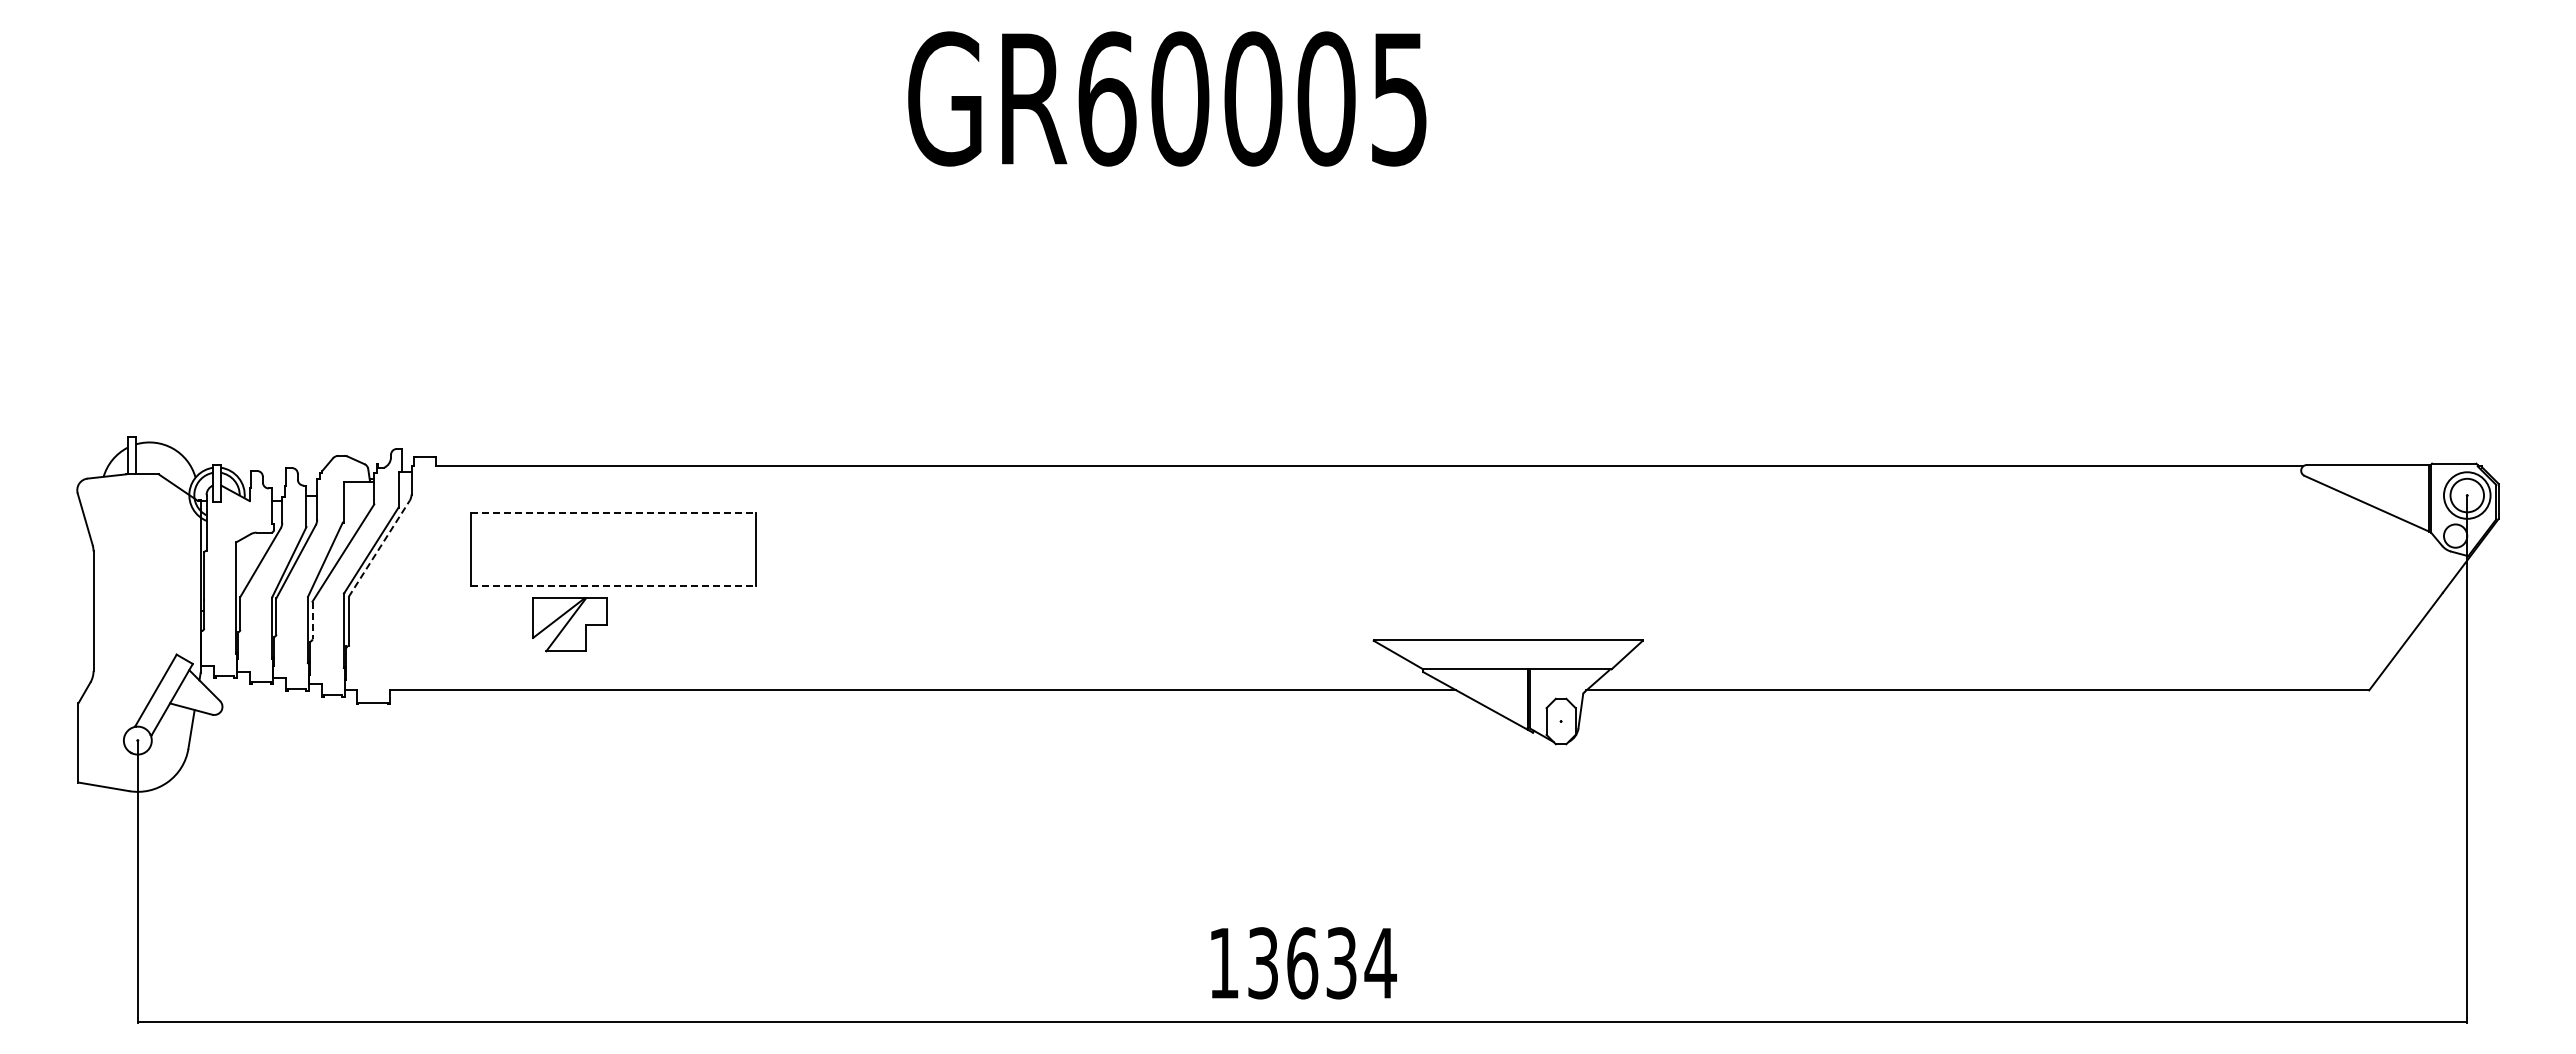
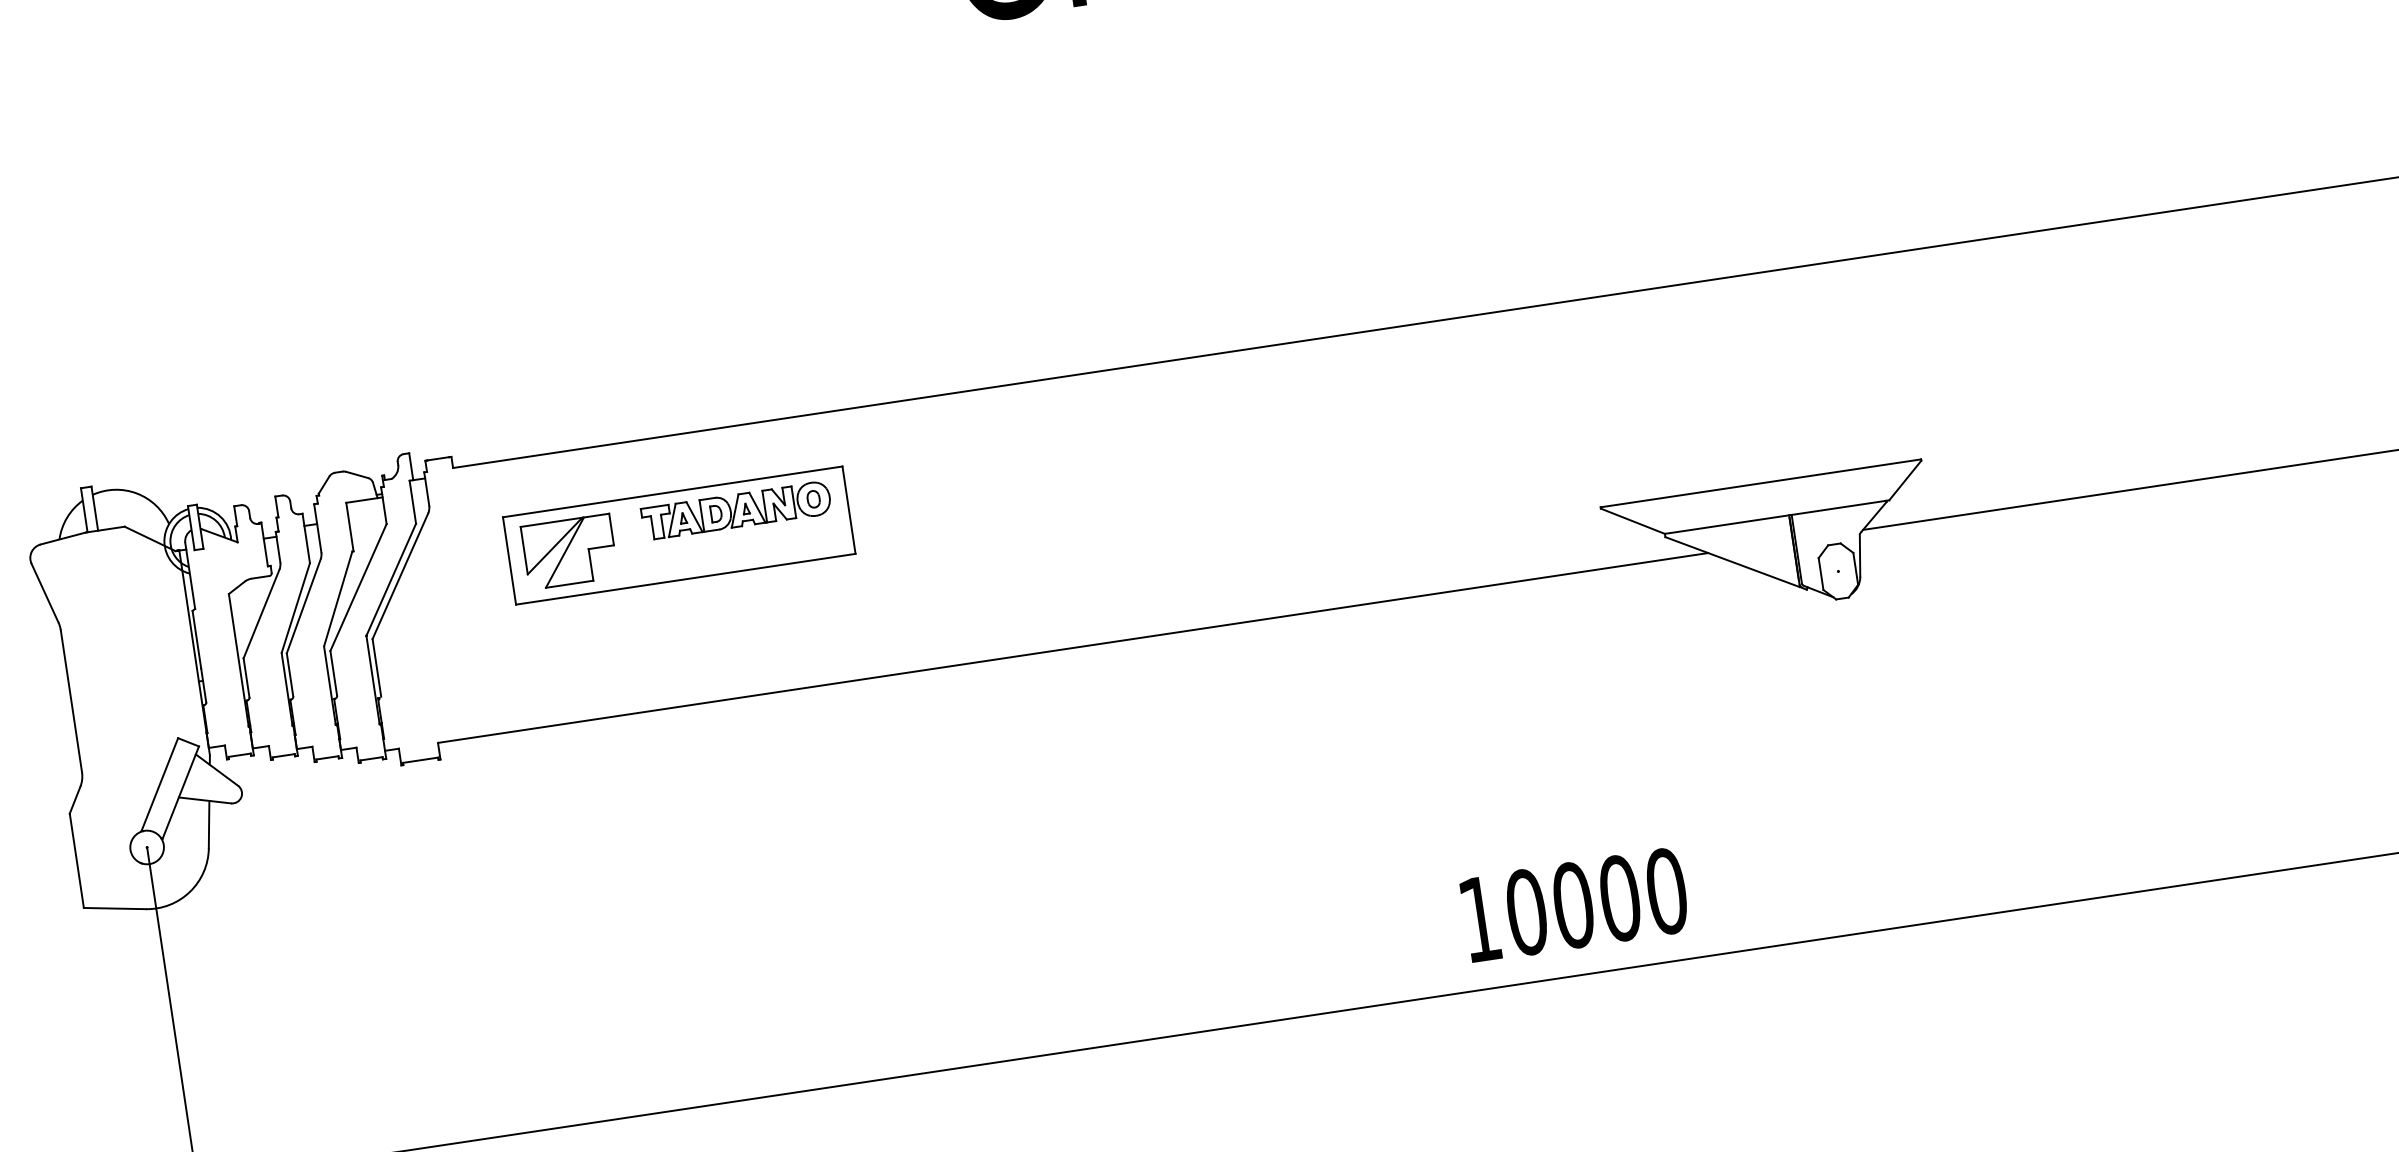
line: (613, 513) -> (673, 492), dashed -> solid
part: (663, 536) -> (736, 510), added
line: (379, 548) -> (400, 575), dashed -> solid
line: (613, 586) -> (686, 579), dashed -> solid
line: (312, 620) -> (333, 673), dashed -> solid
part: (569, 624) -> (568, 551), moved
text: (1321, 963) -> (1596, 902), 13634 -> 10000

